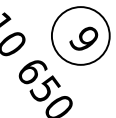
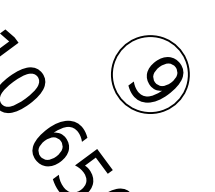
circle: (80, 35) -> (149, 73), size x0.7

